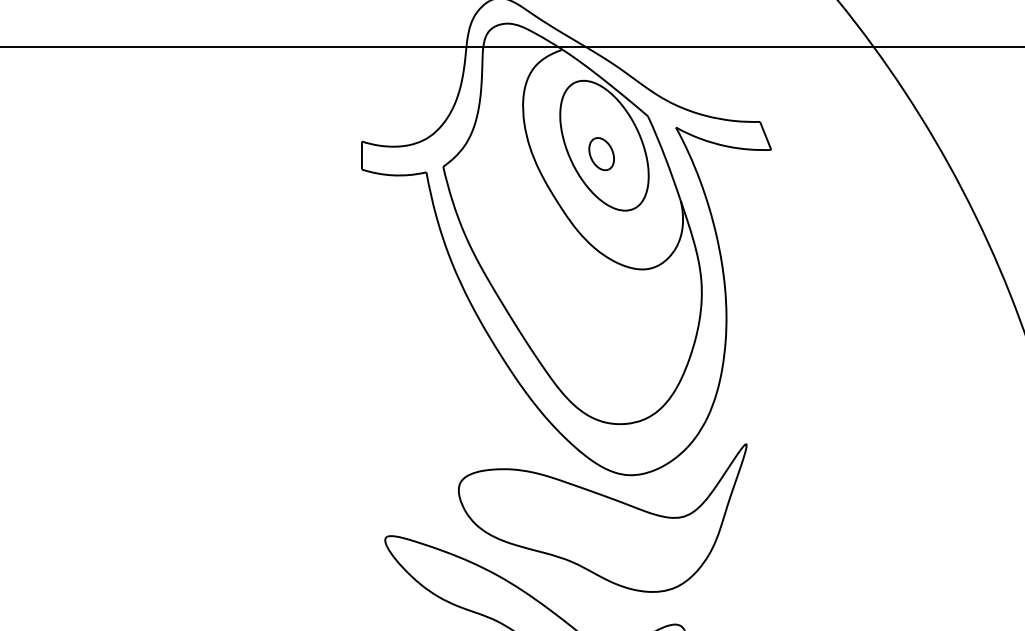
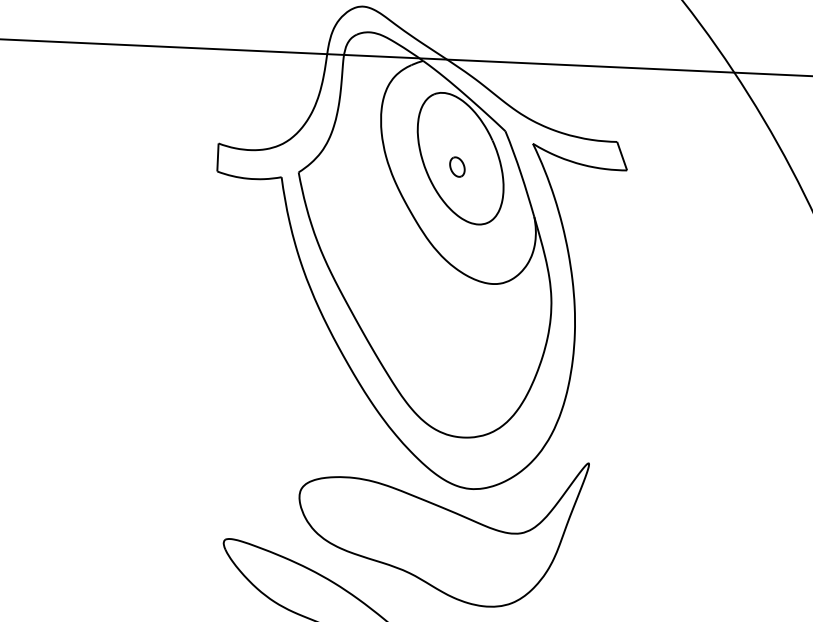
part: (601, 154) -> (457, 167), size x0.6

